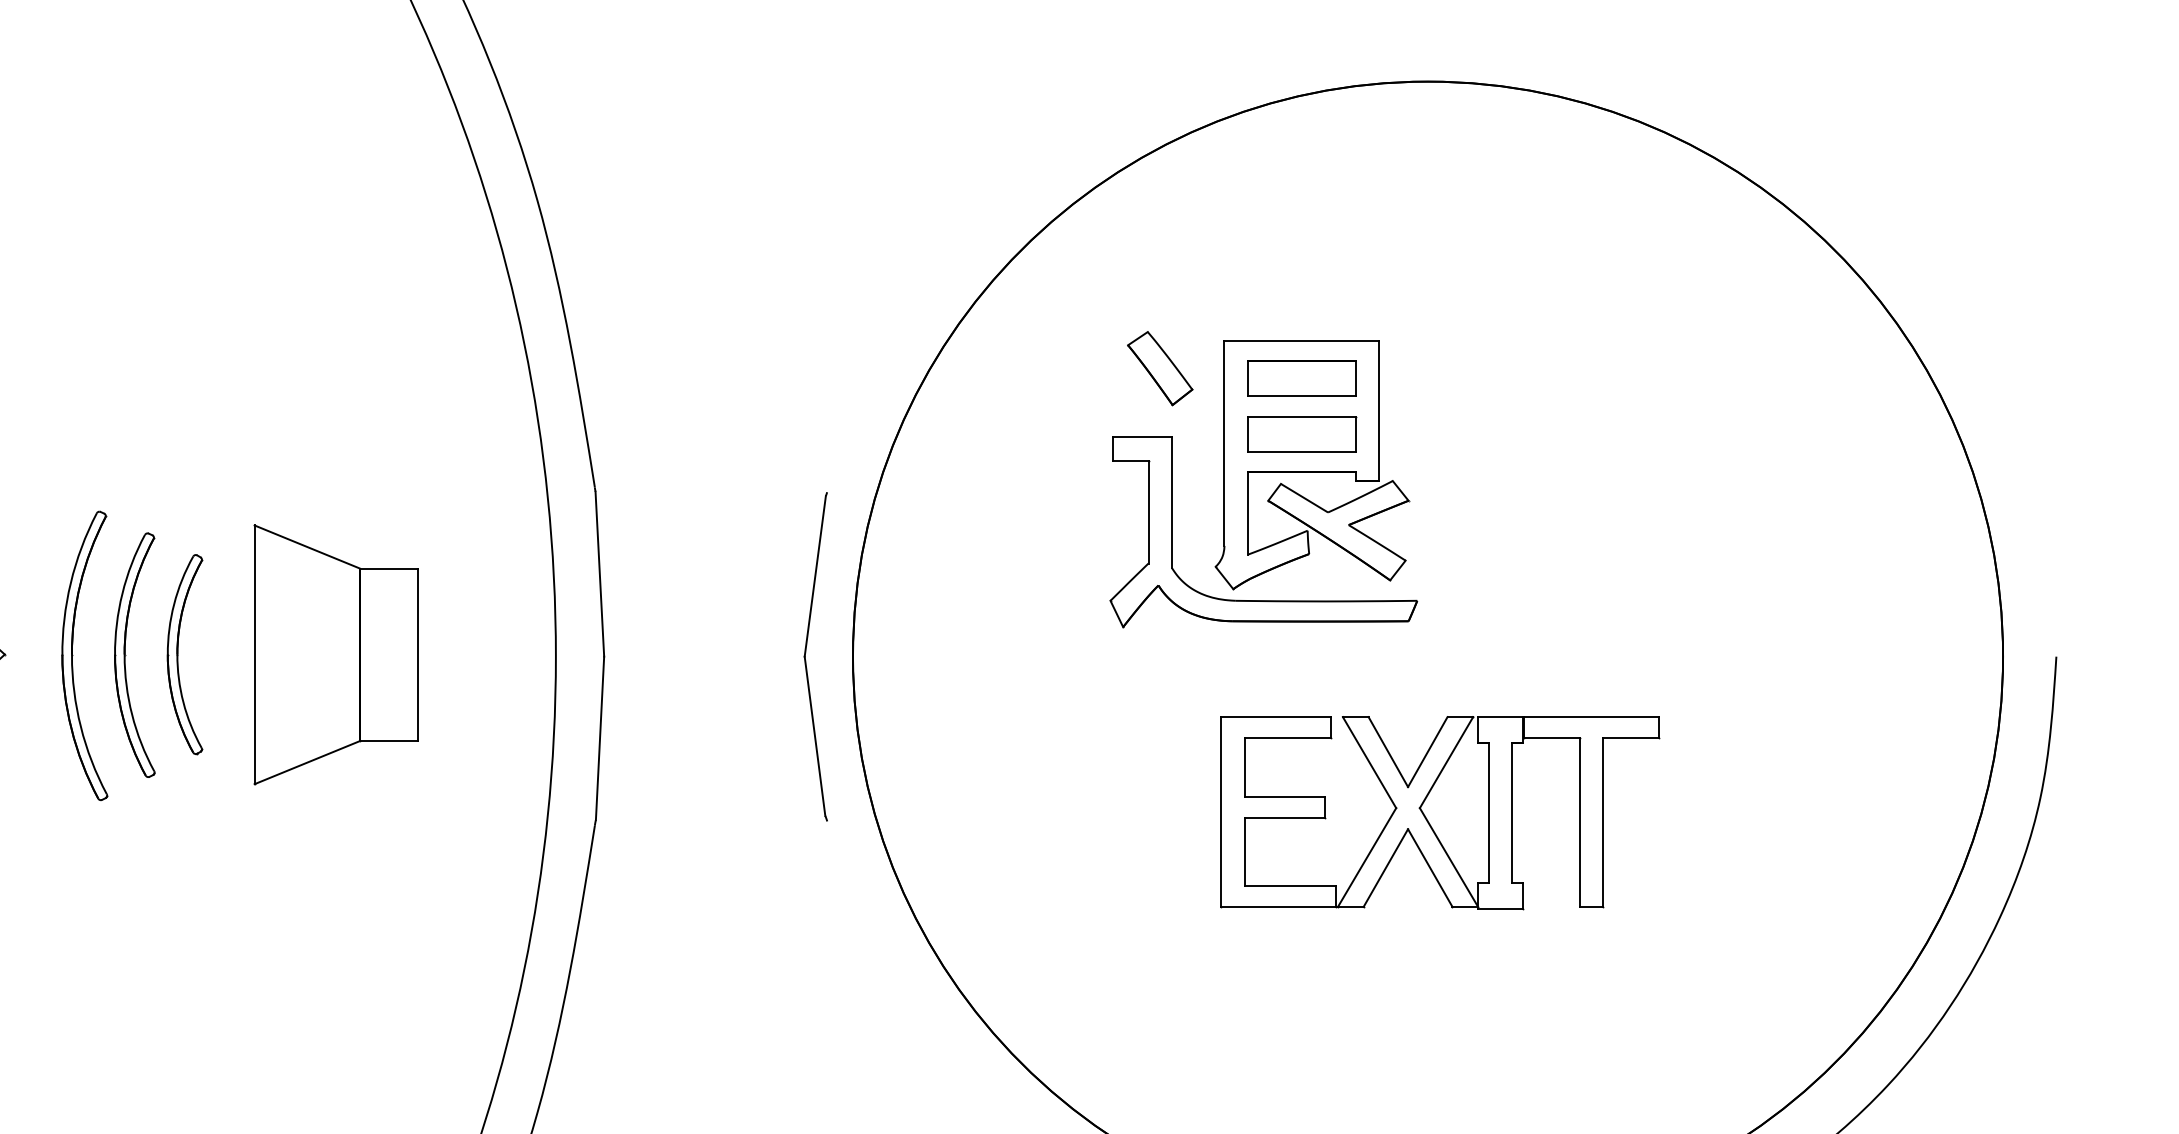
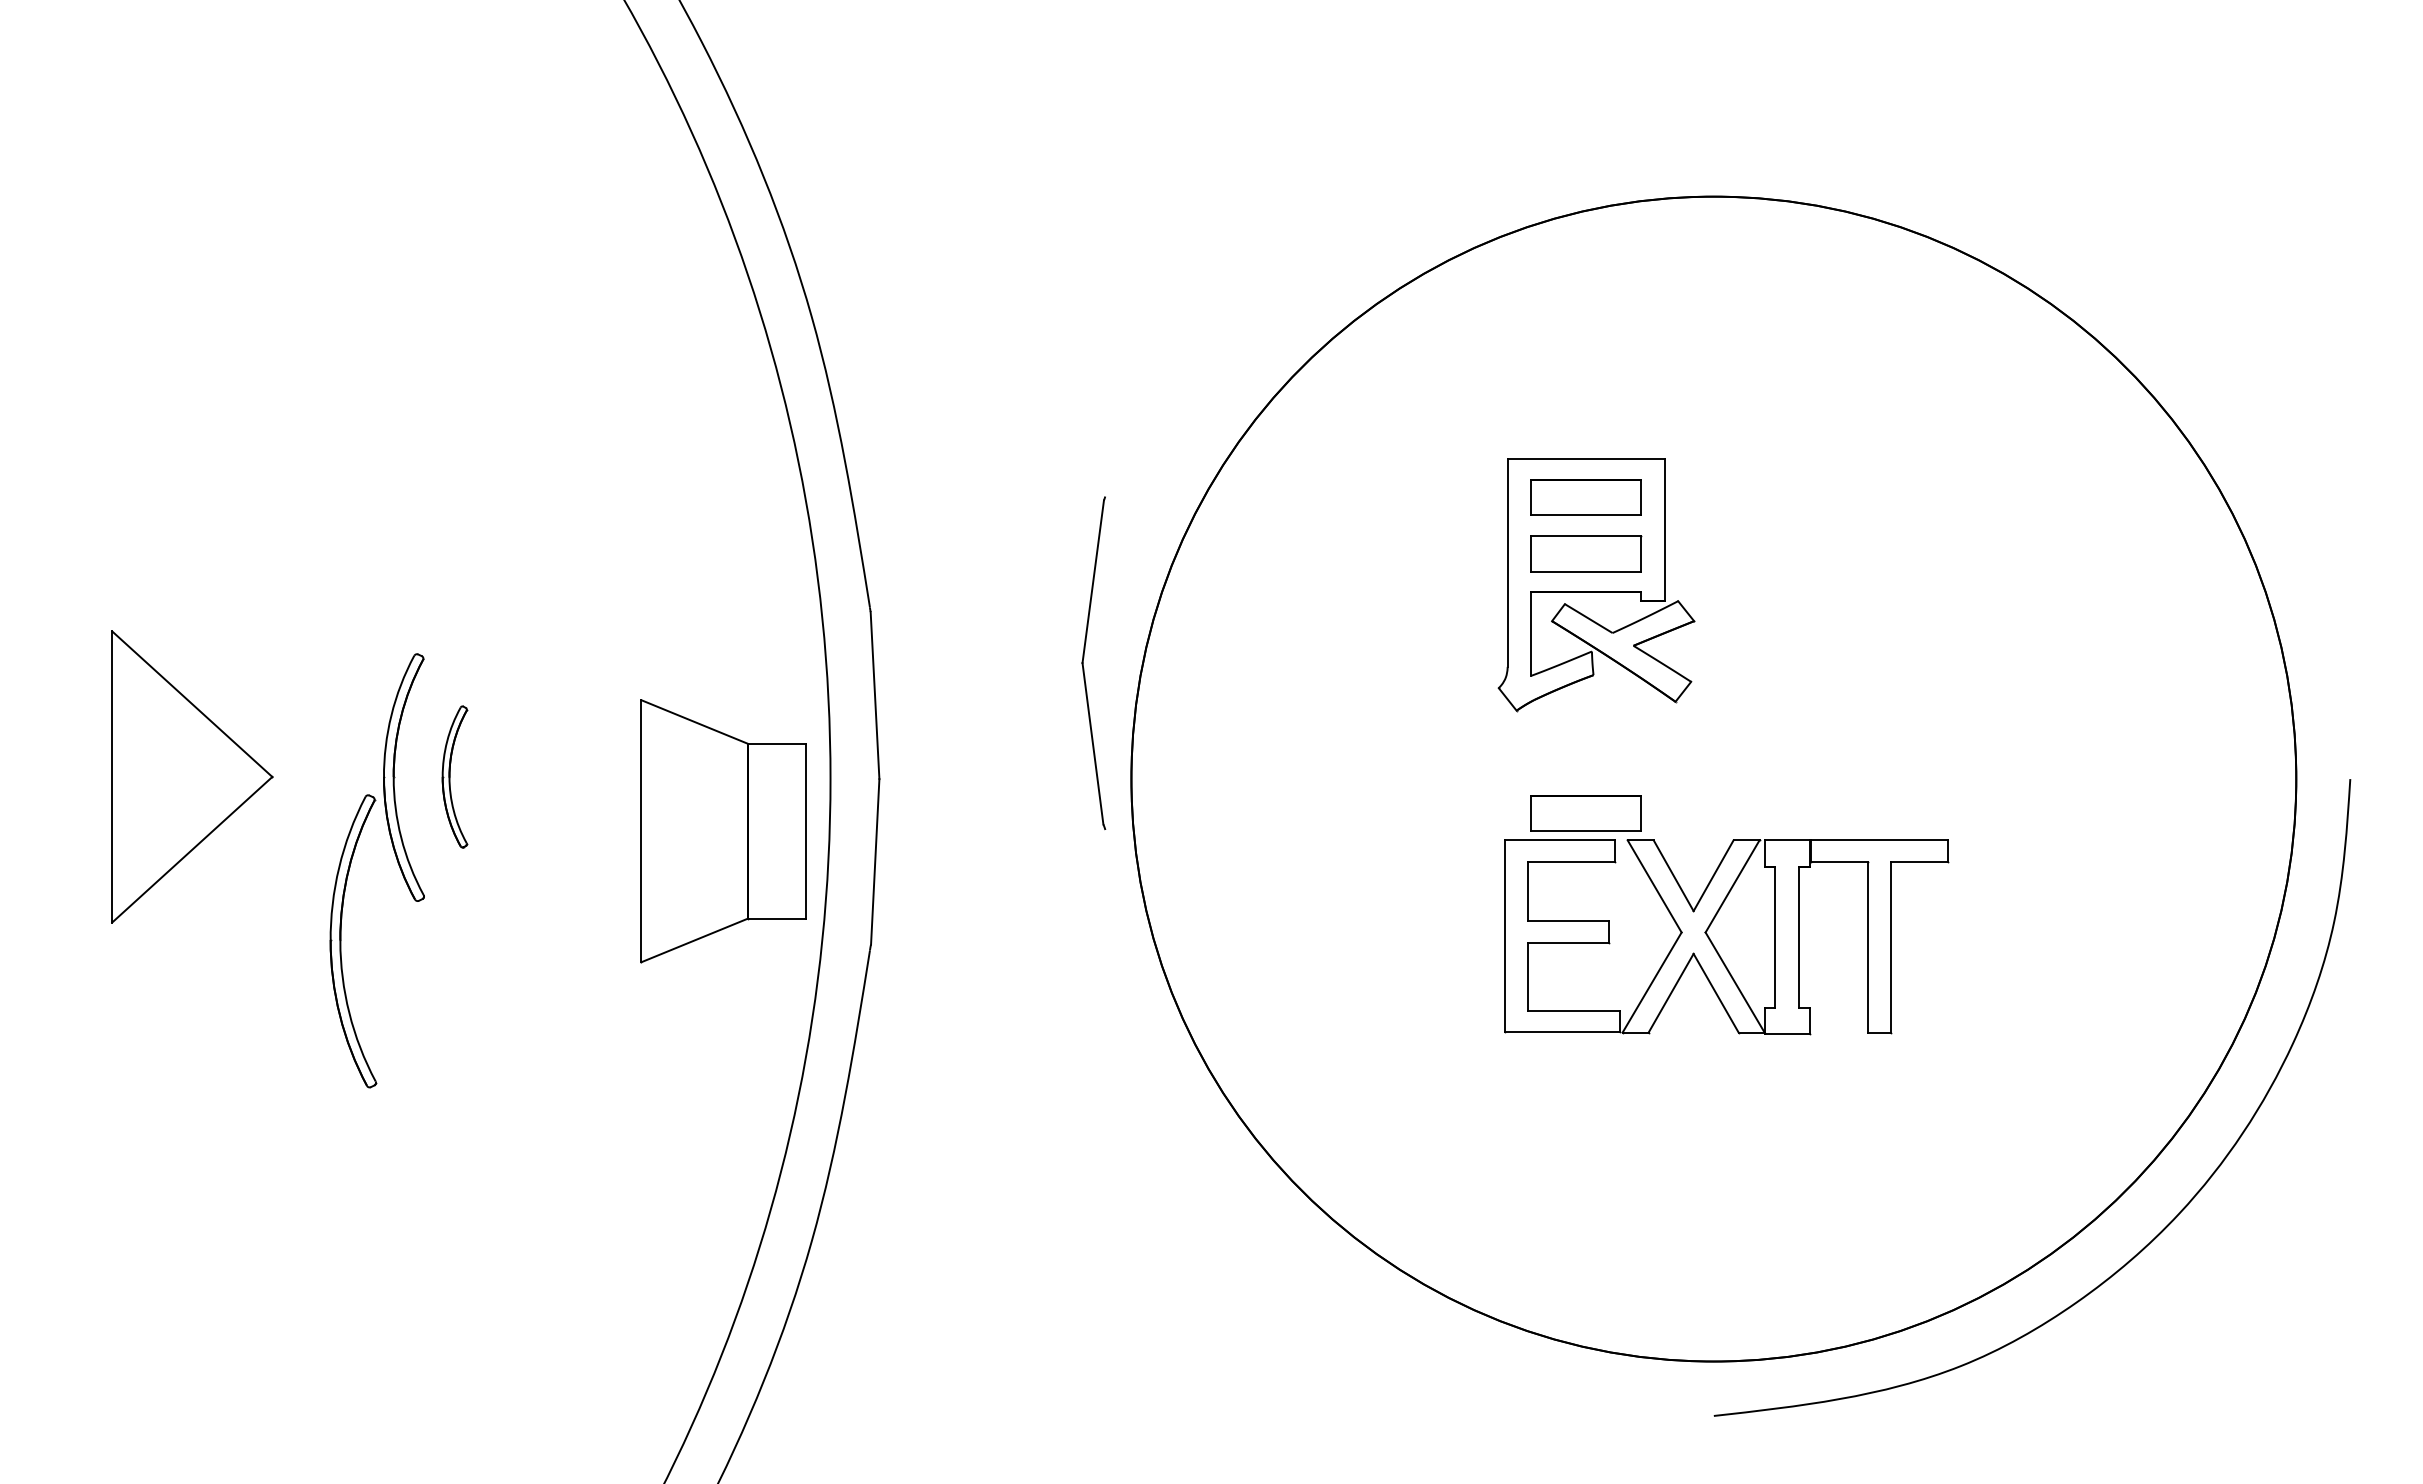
part: (1160, 368) -> (1442, 487), removed
part: (1263, 599) -> (1547, 721), removed
part: (184, 654) -> (454, 776), size x0.7
part: (335, 655) -> (723, 831), moved
part: (73, 656) -> (341, 941), moved
part: (805, 656) -> (1083, 662), moved
part: (1301, 690) -> (1585, 813), added

